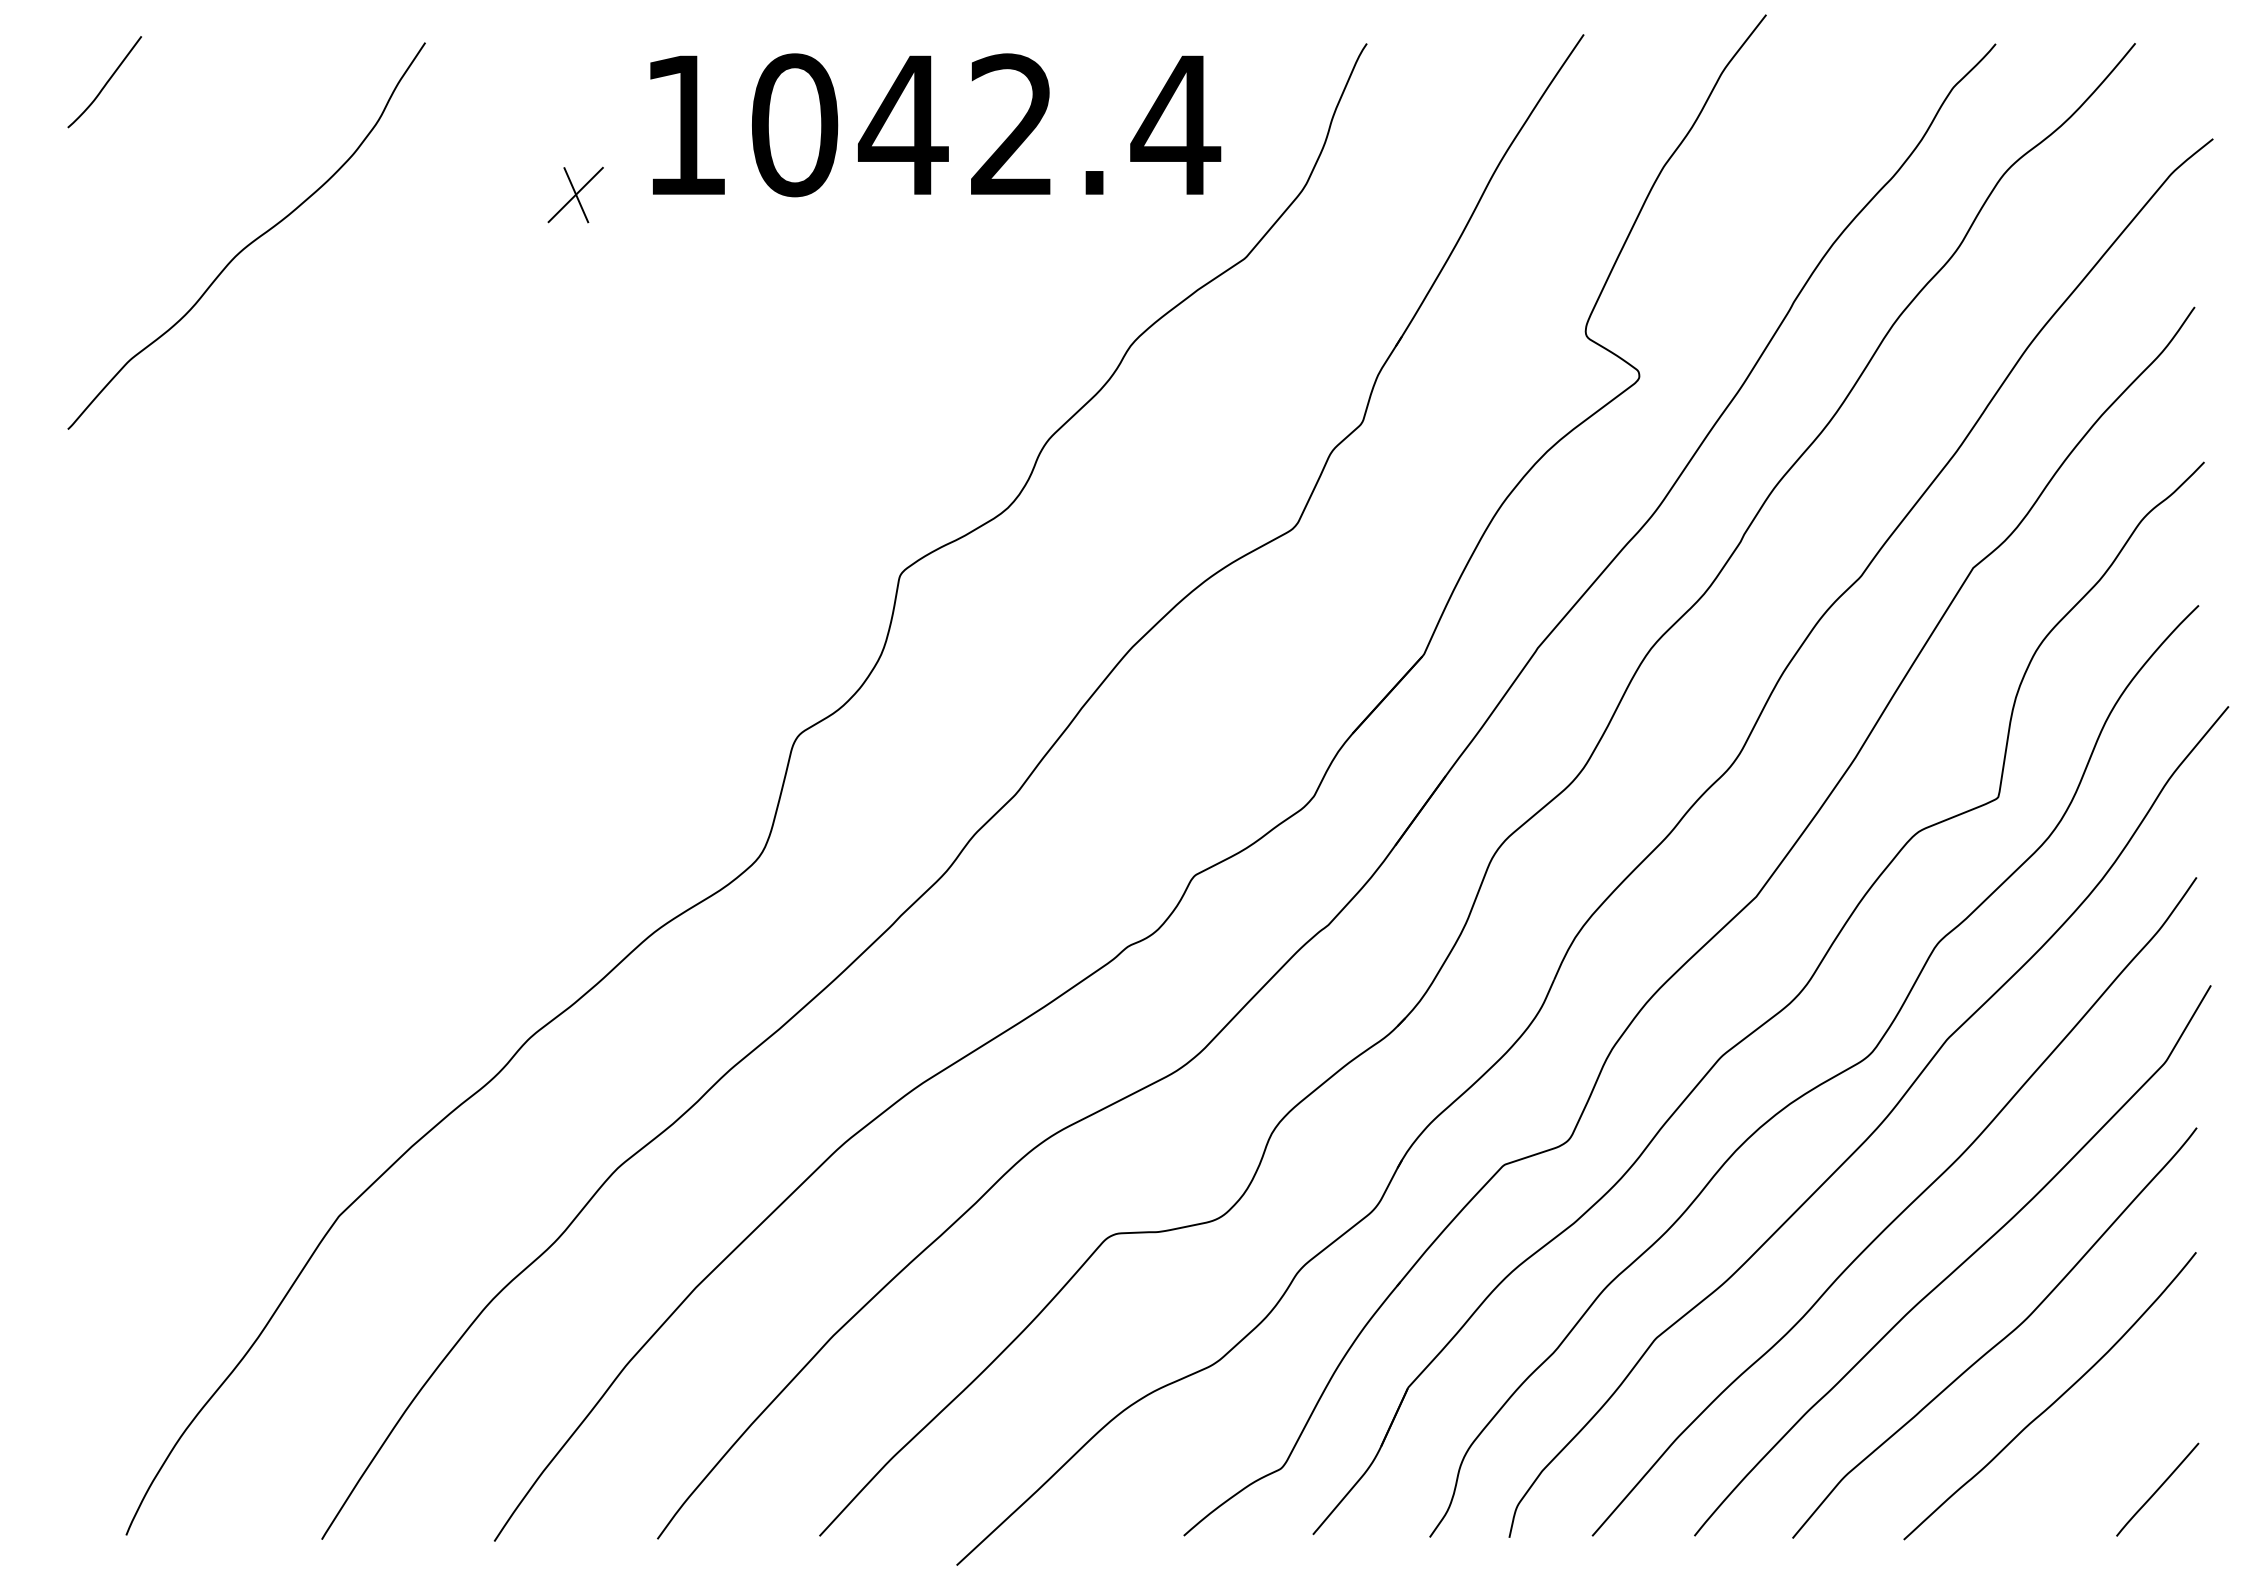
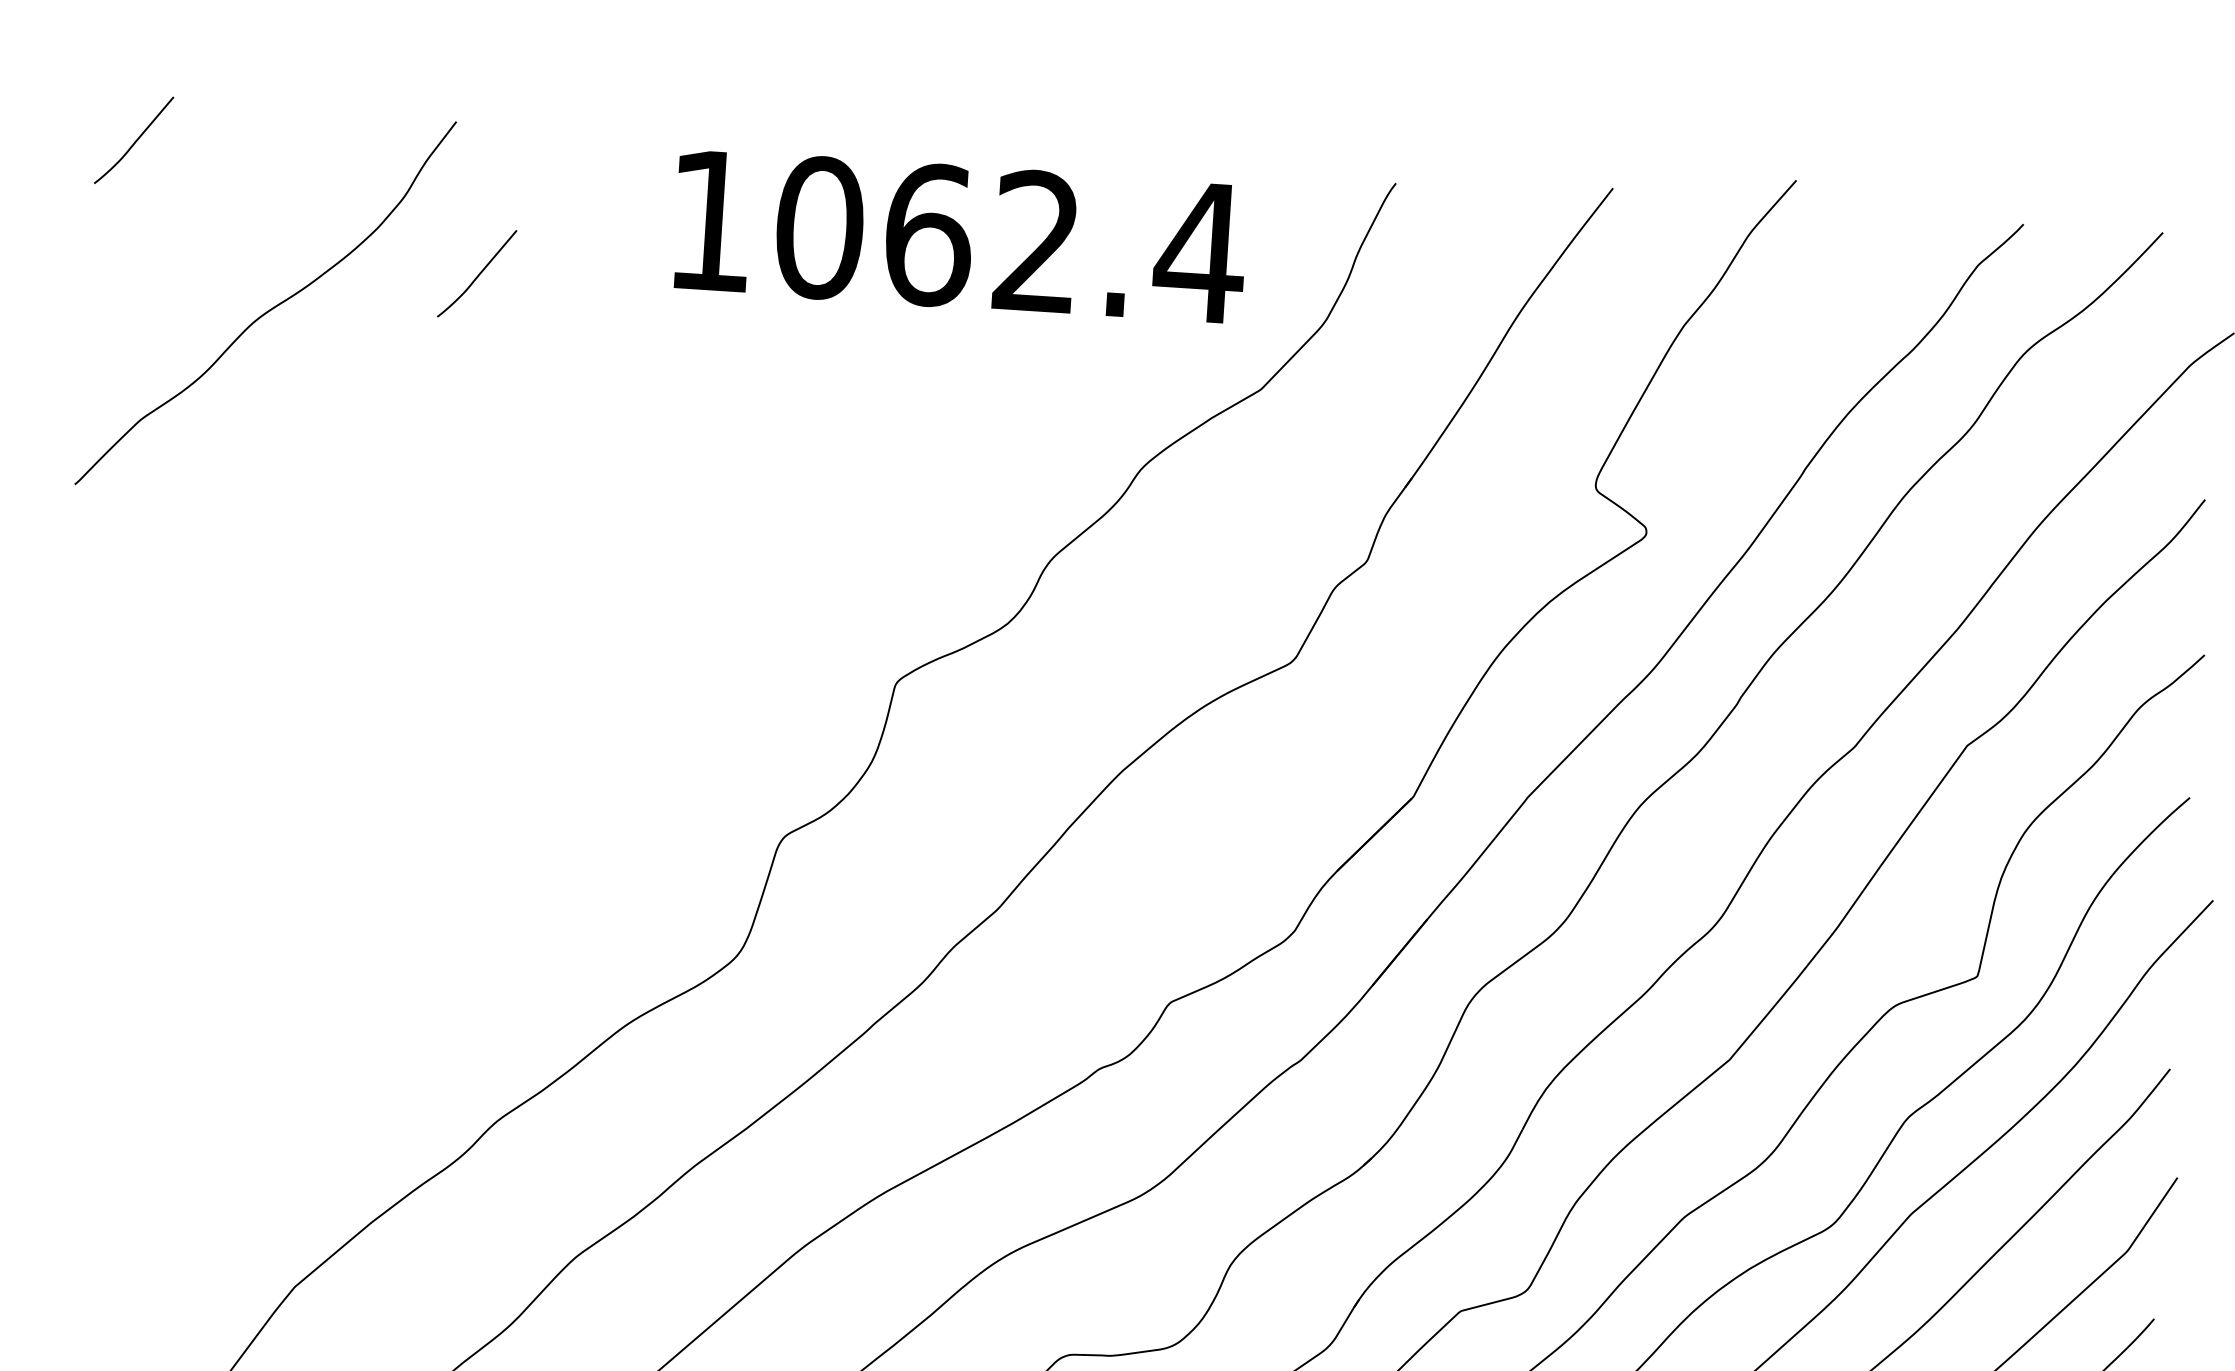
text: (902, 125) -> (927, 235), 1042.4 -> 1062.4
curve: (456, 194) -> (477, 275), added
part: (575, 194) -> (596, 282), removed

